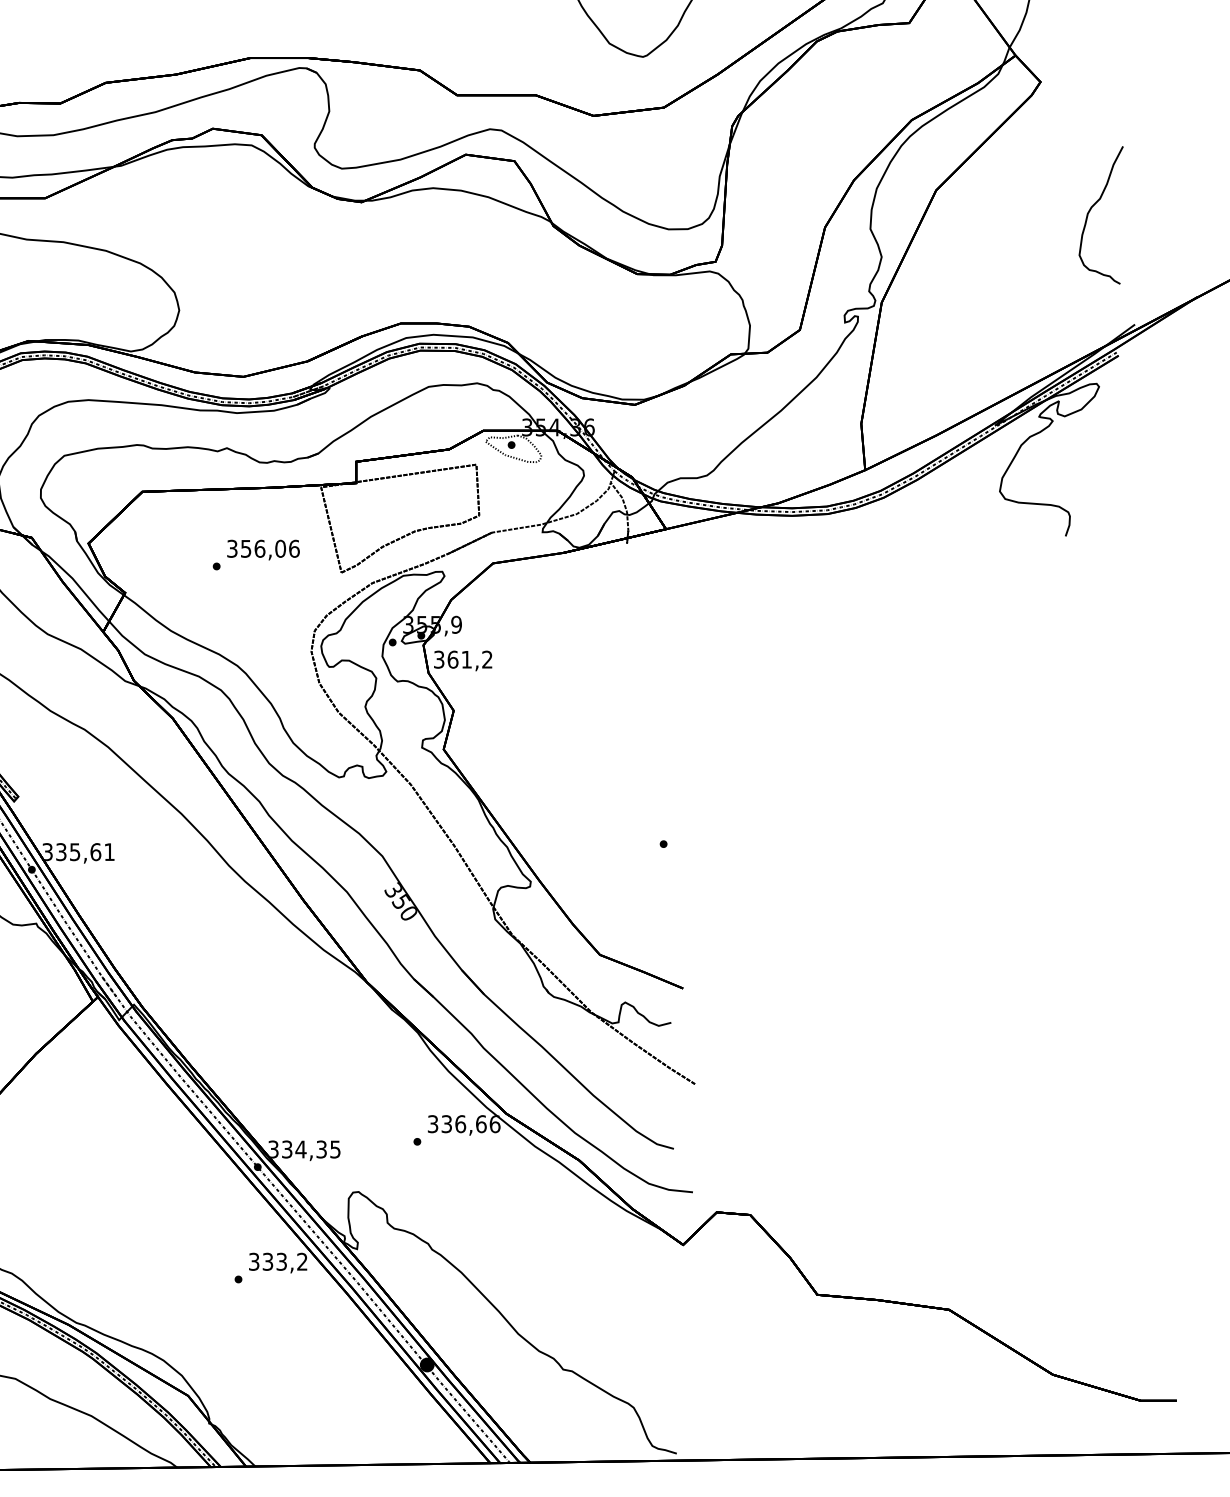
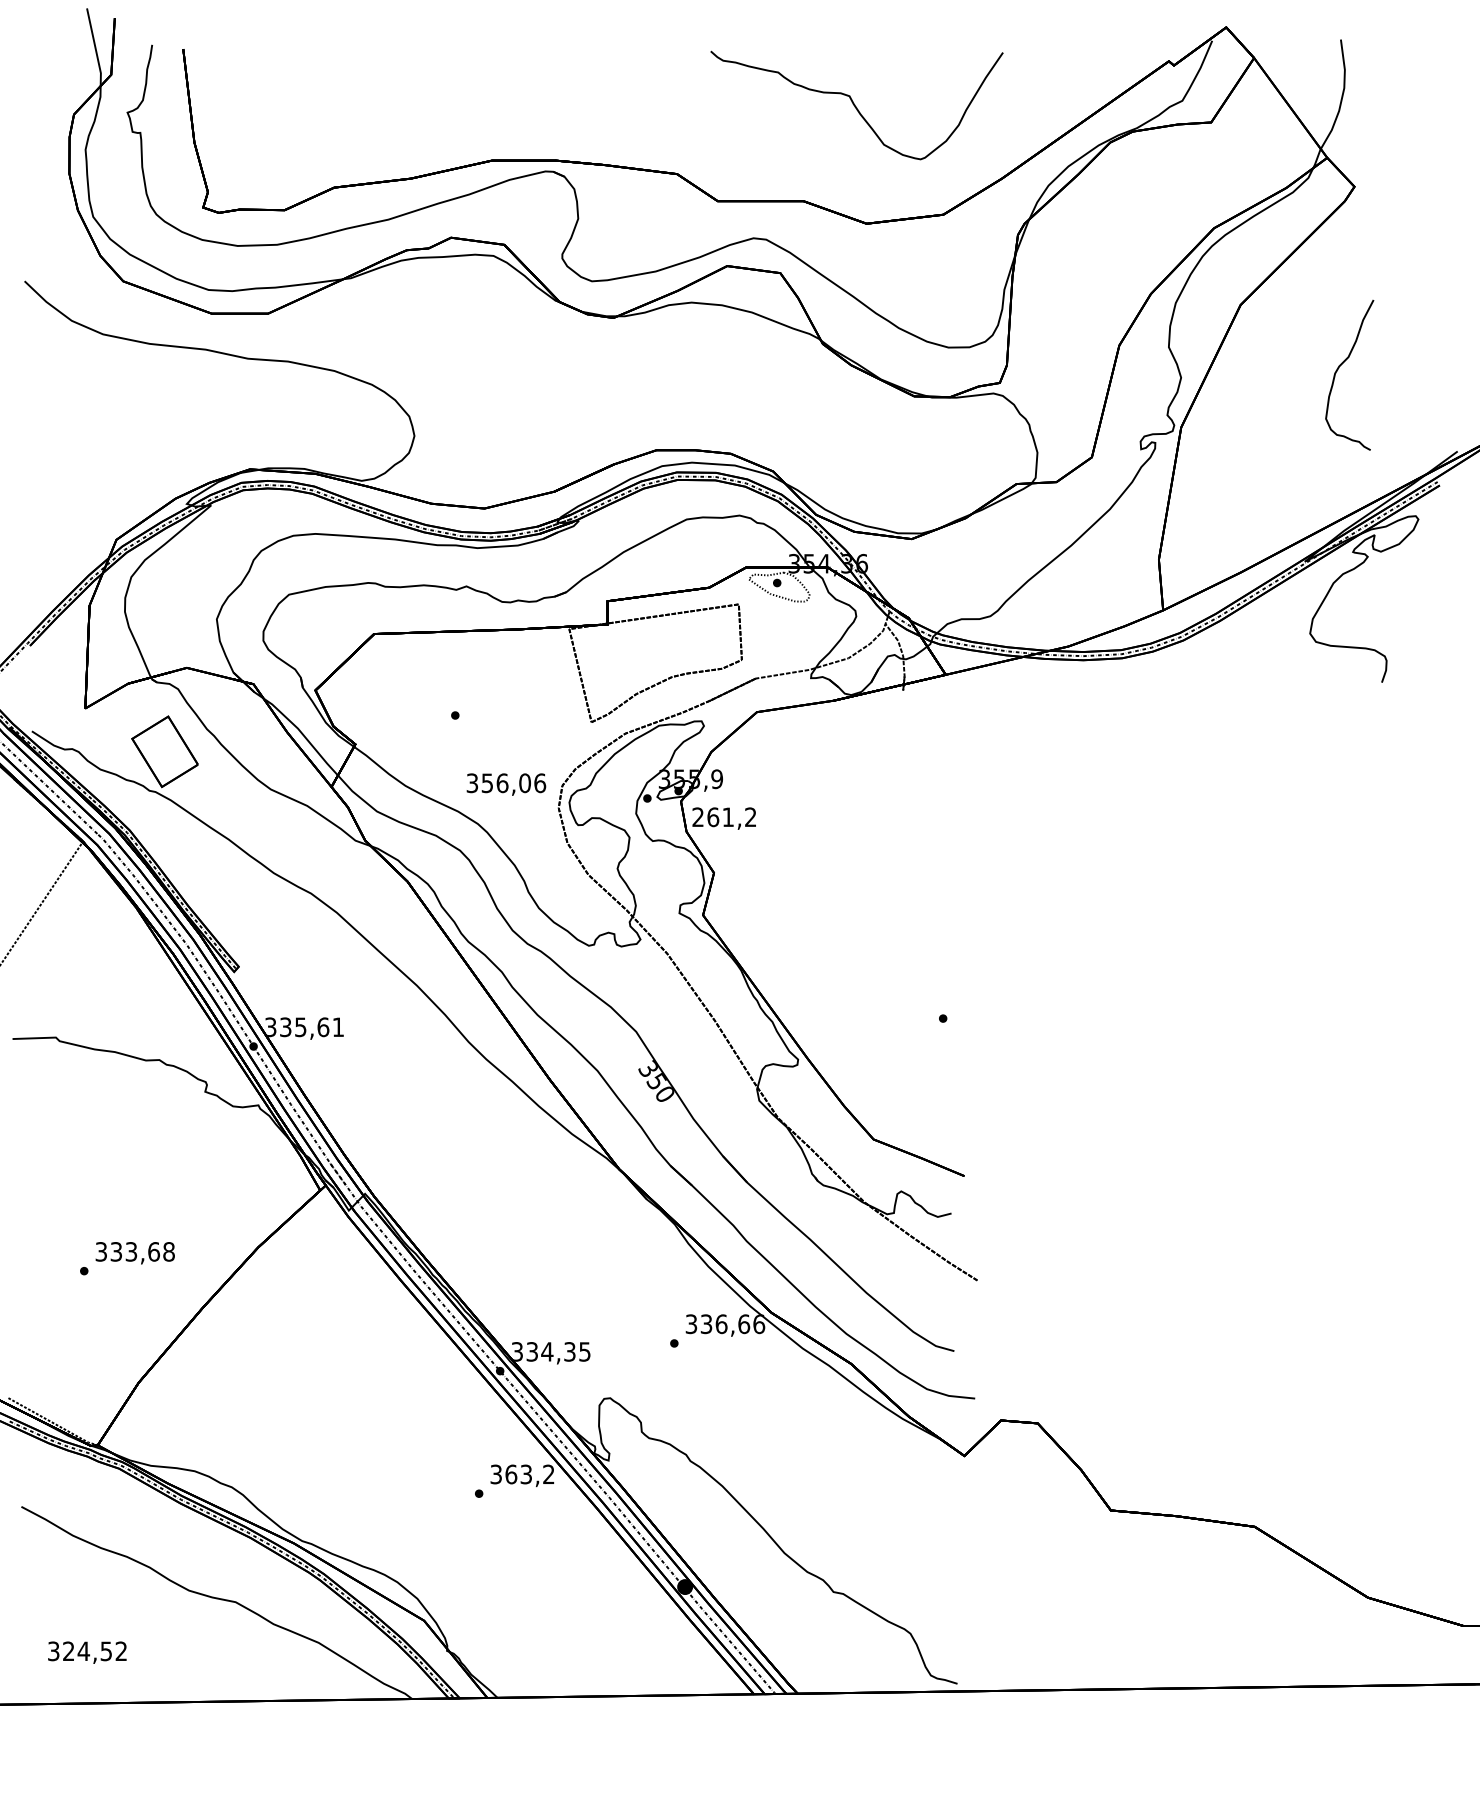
curve: (1091, 209) -> (1339, 368), moved
text: (263, 549) -> (506, 784), moved
text: (438, 659) -> (697, 817), 361,2 -> 261,2
text: (268, 1261) -> (511, 1474), 333,2 -> 363,2

